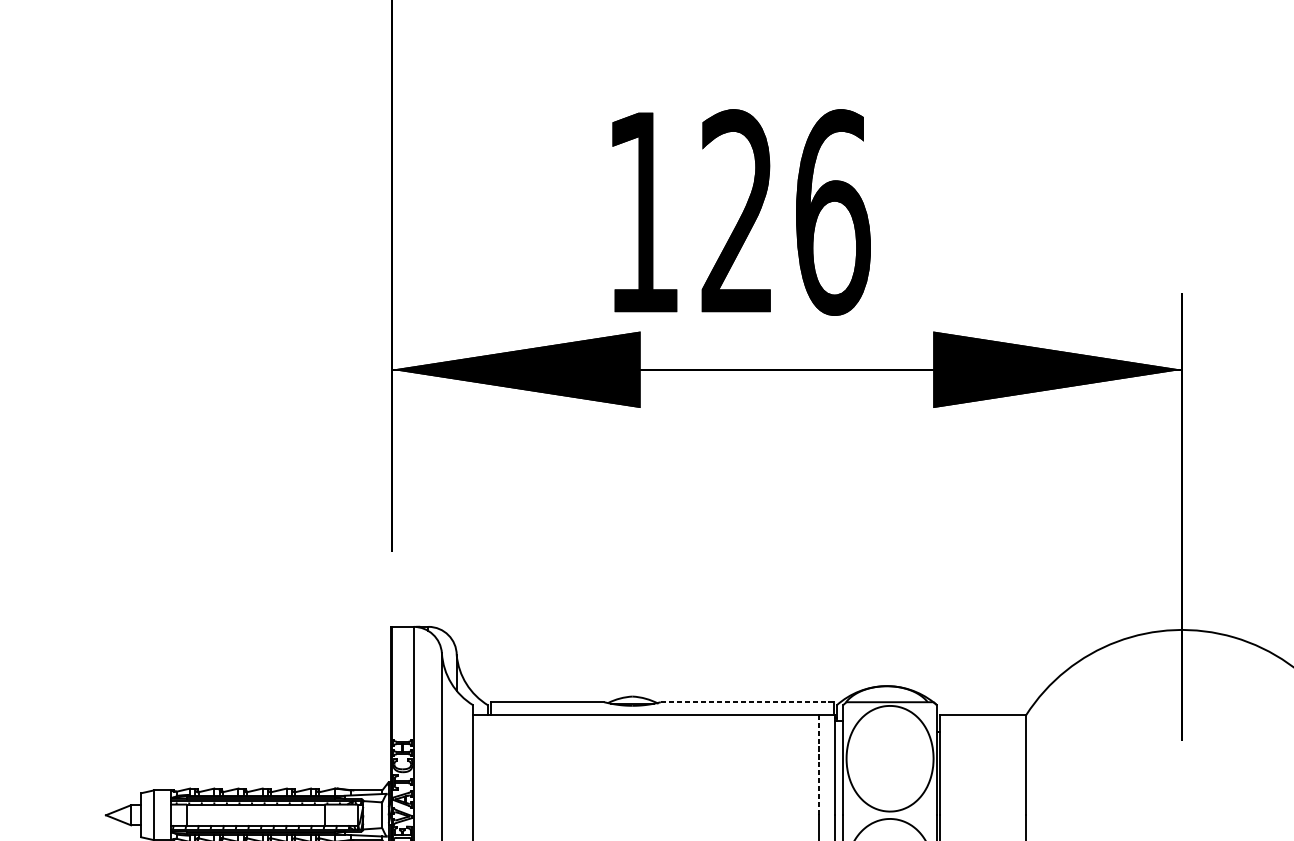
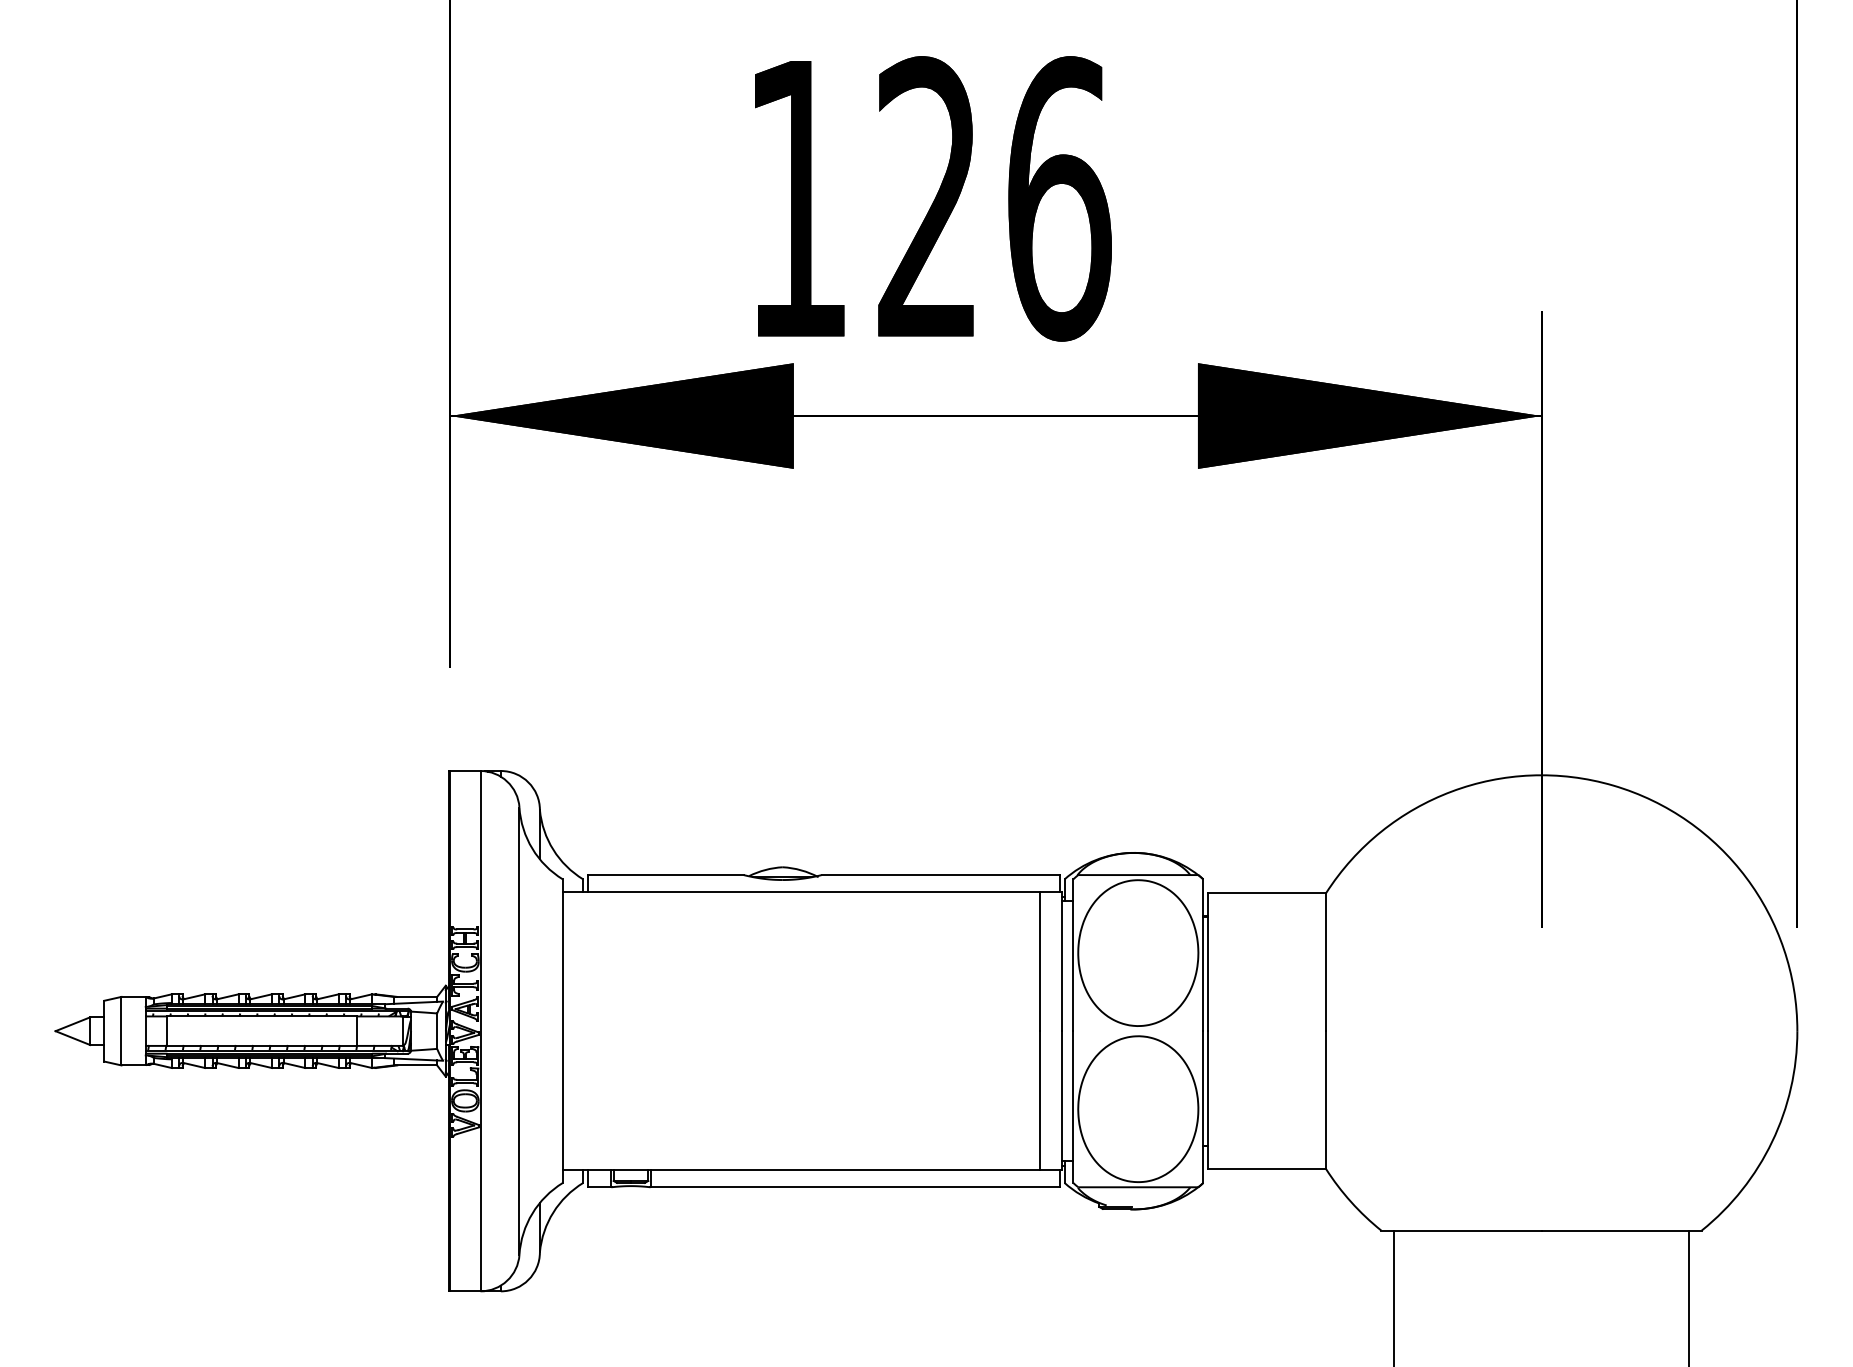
line: (746, 702) -> (940, 875), dashed -> solid
line: (818, 764) -> (1039, 961), dashed -> solid

